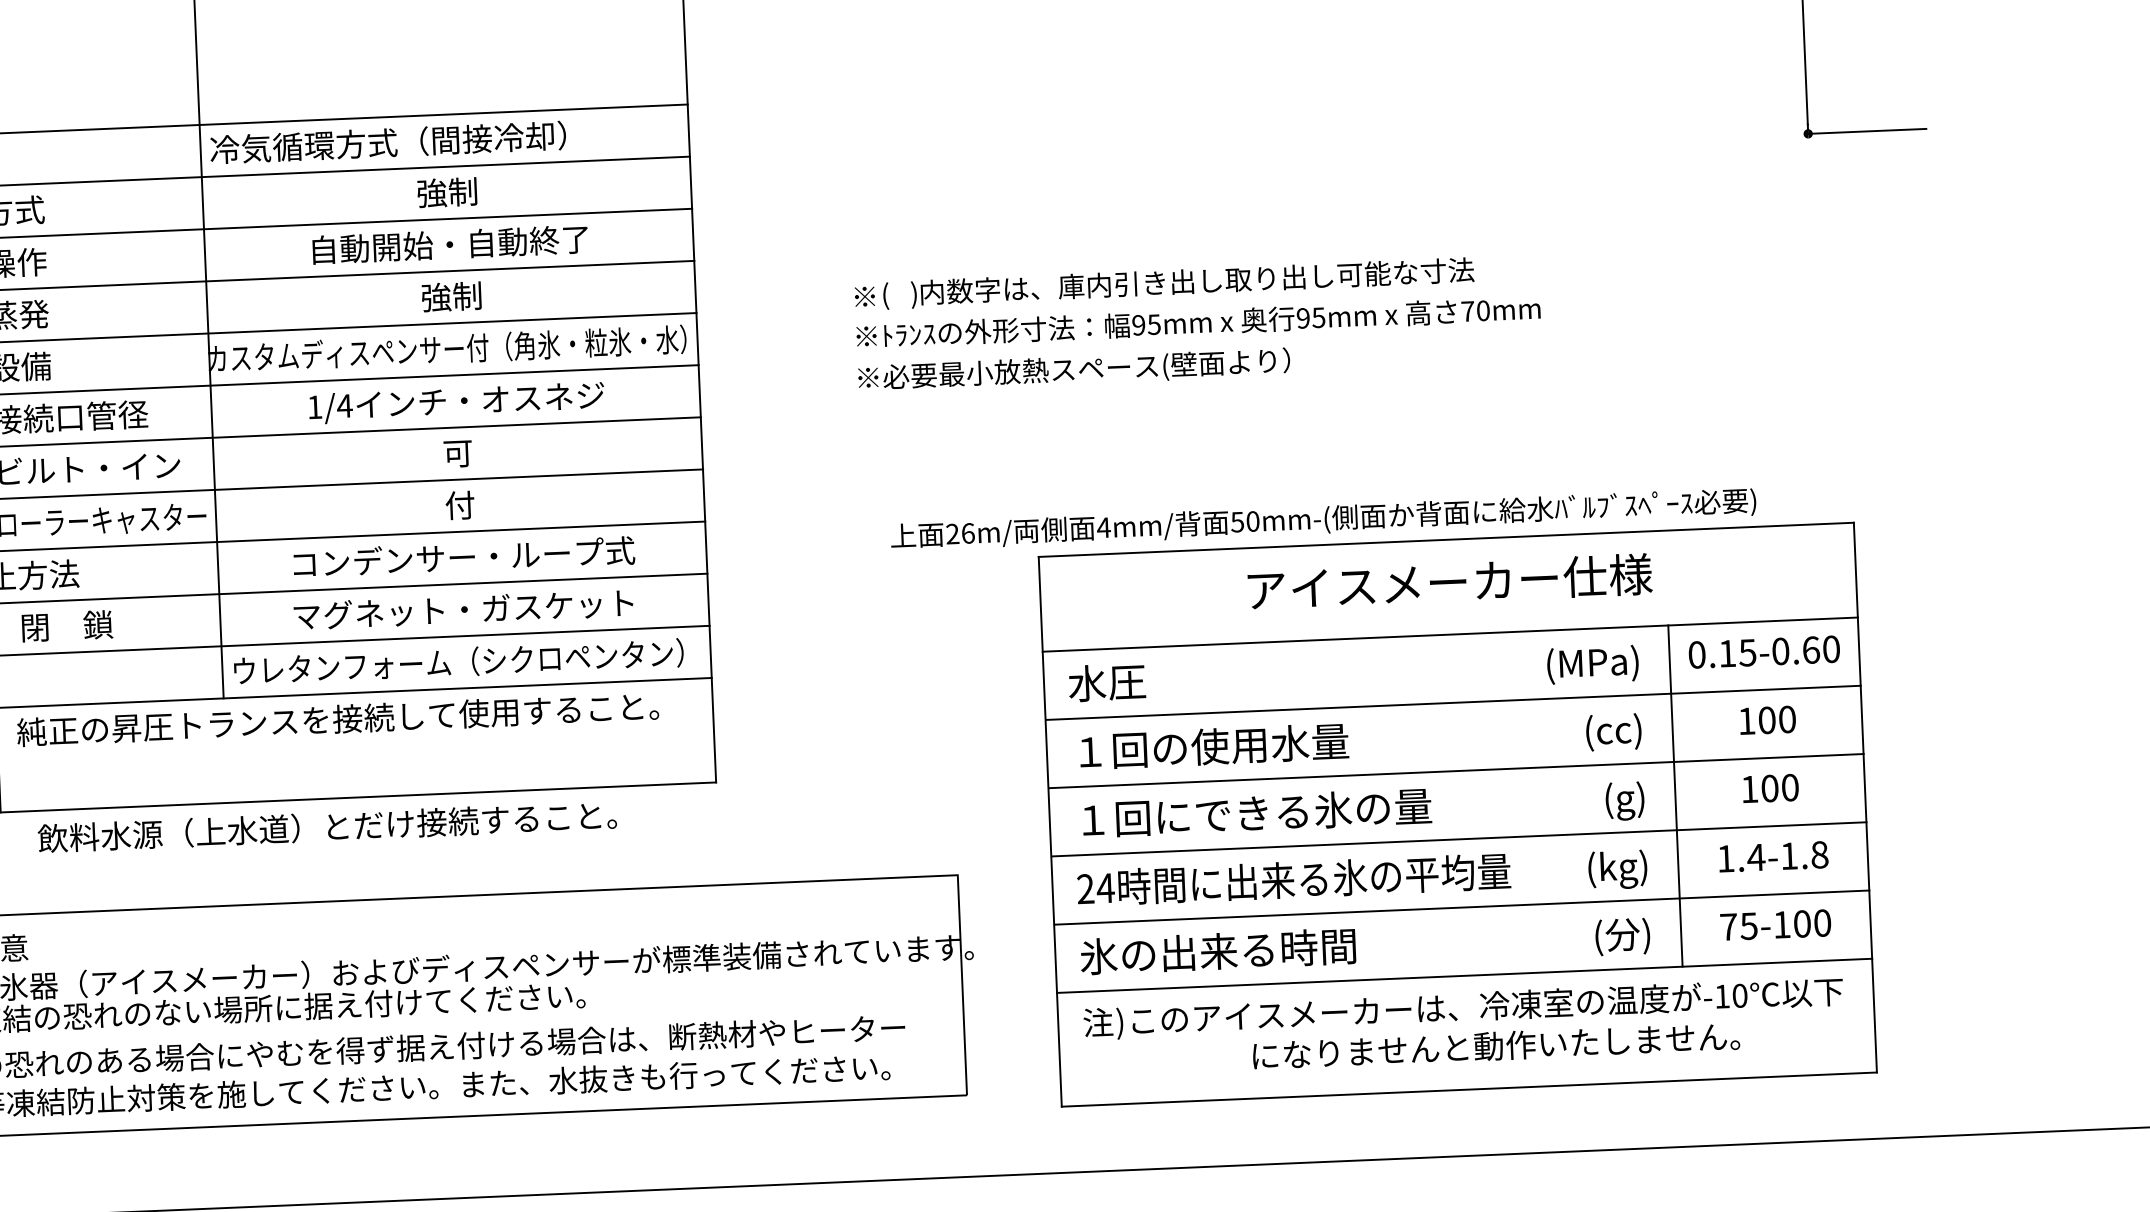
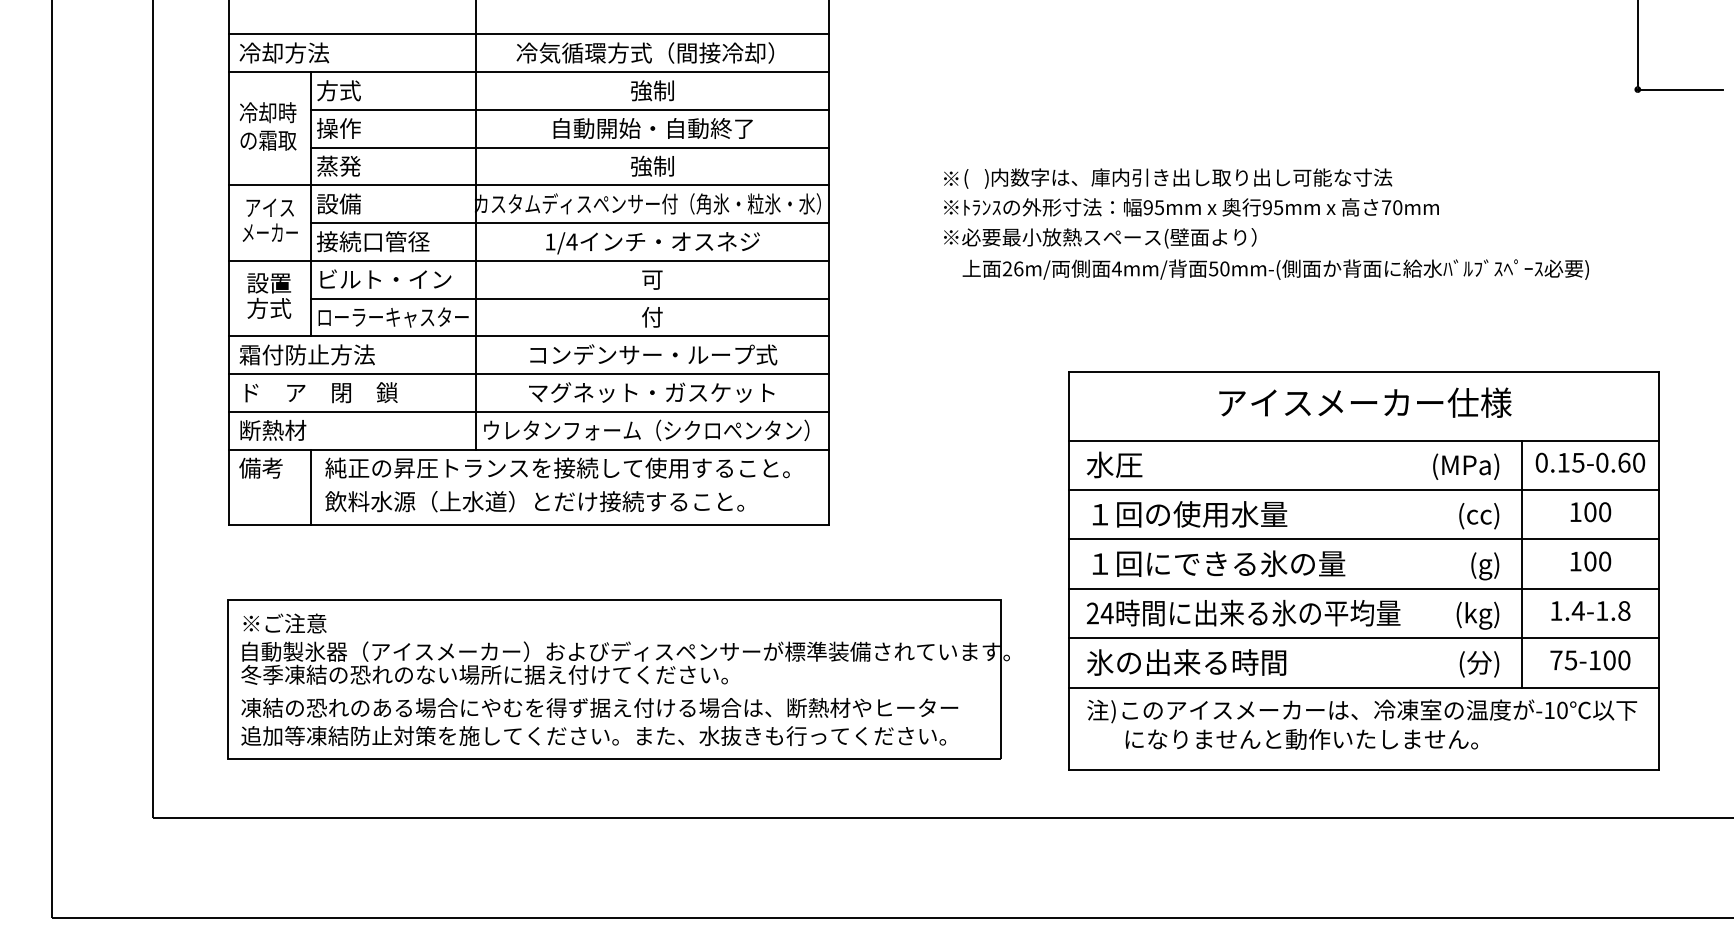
text: (386, 142) -> (644, 52), moved
text: (1323, 519) -> (1275, 269), moved
text: (327, 826) -> (534, 501), moved
text: (1495, 1046) -> (1301, 739), moved

